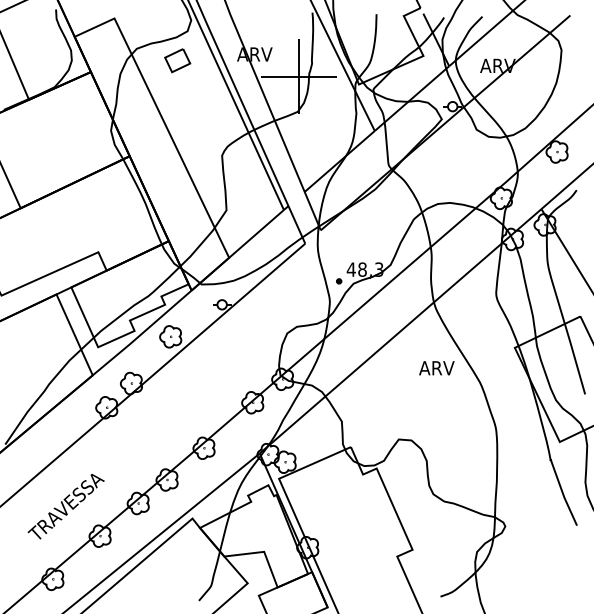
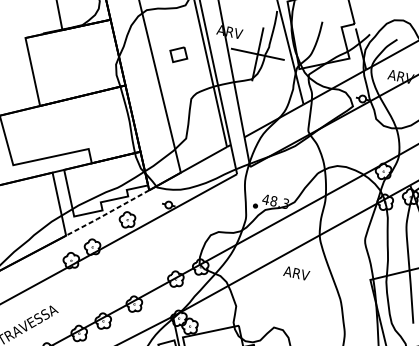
part: (177, 60) -> (178, 54), moved
line: (141, 333) -> (107, 213), solid -> dashed
text: (436, 368) -> (296, 273), moved

